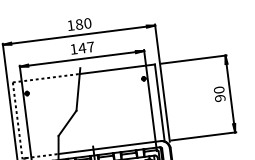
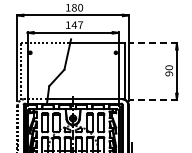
line: (193, 59) -> (153, 43), solid -> dashed
line: (203, 136) -> (153, 99), solid -> dashed

